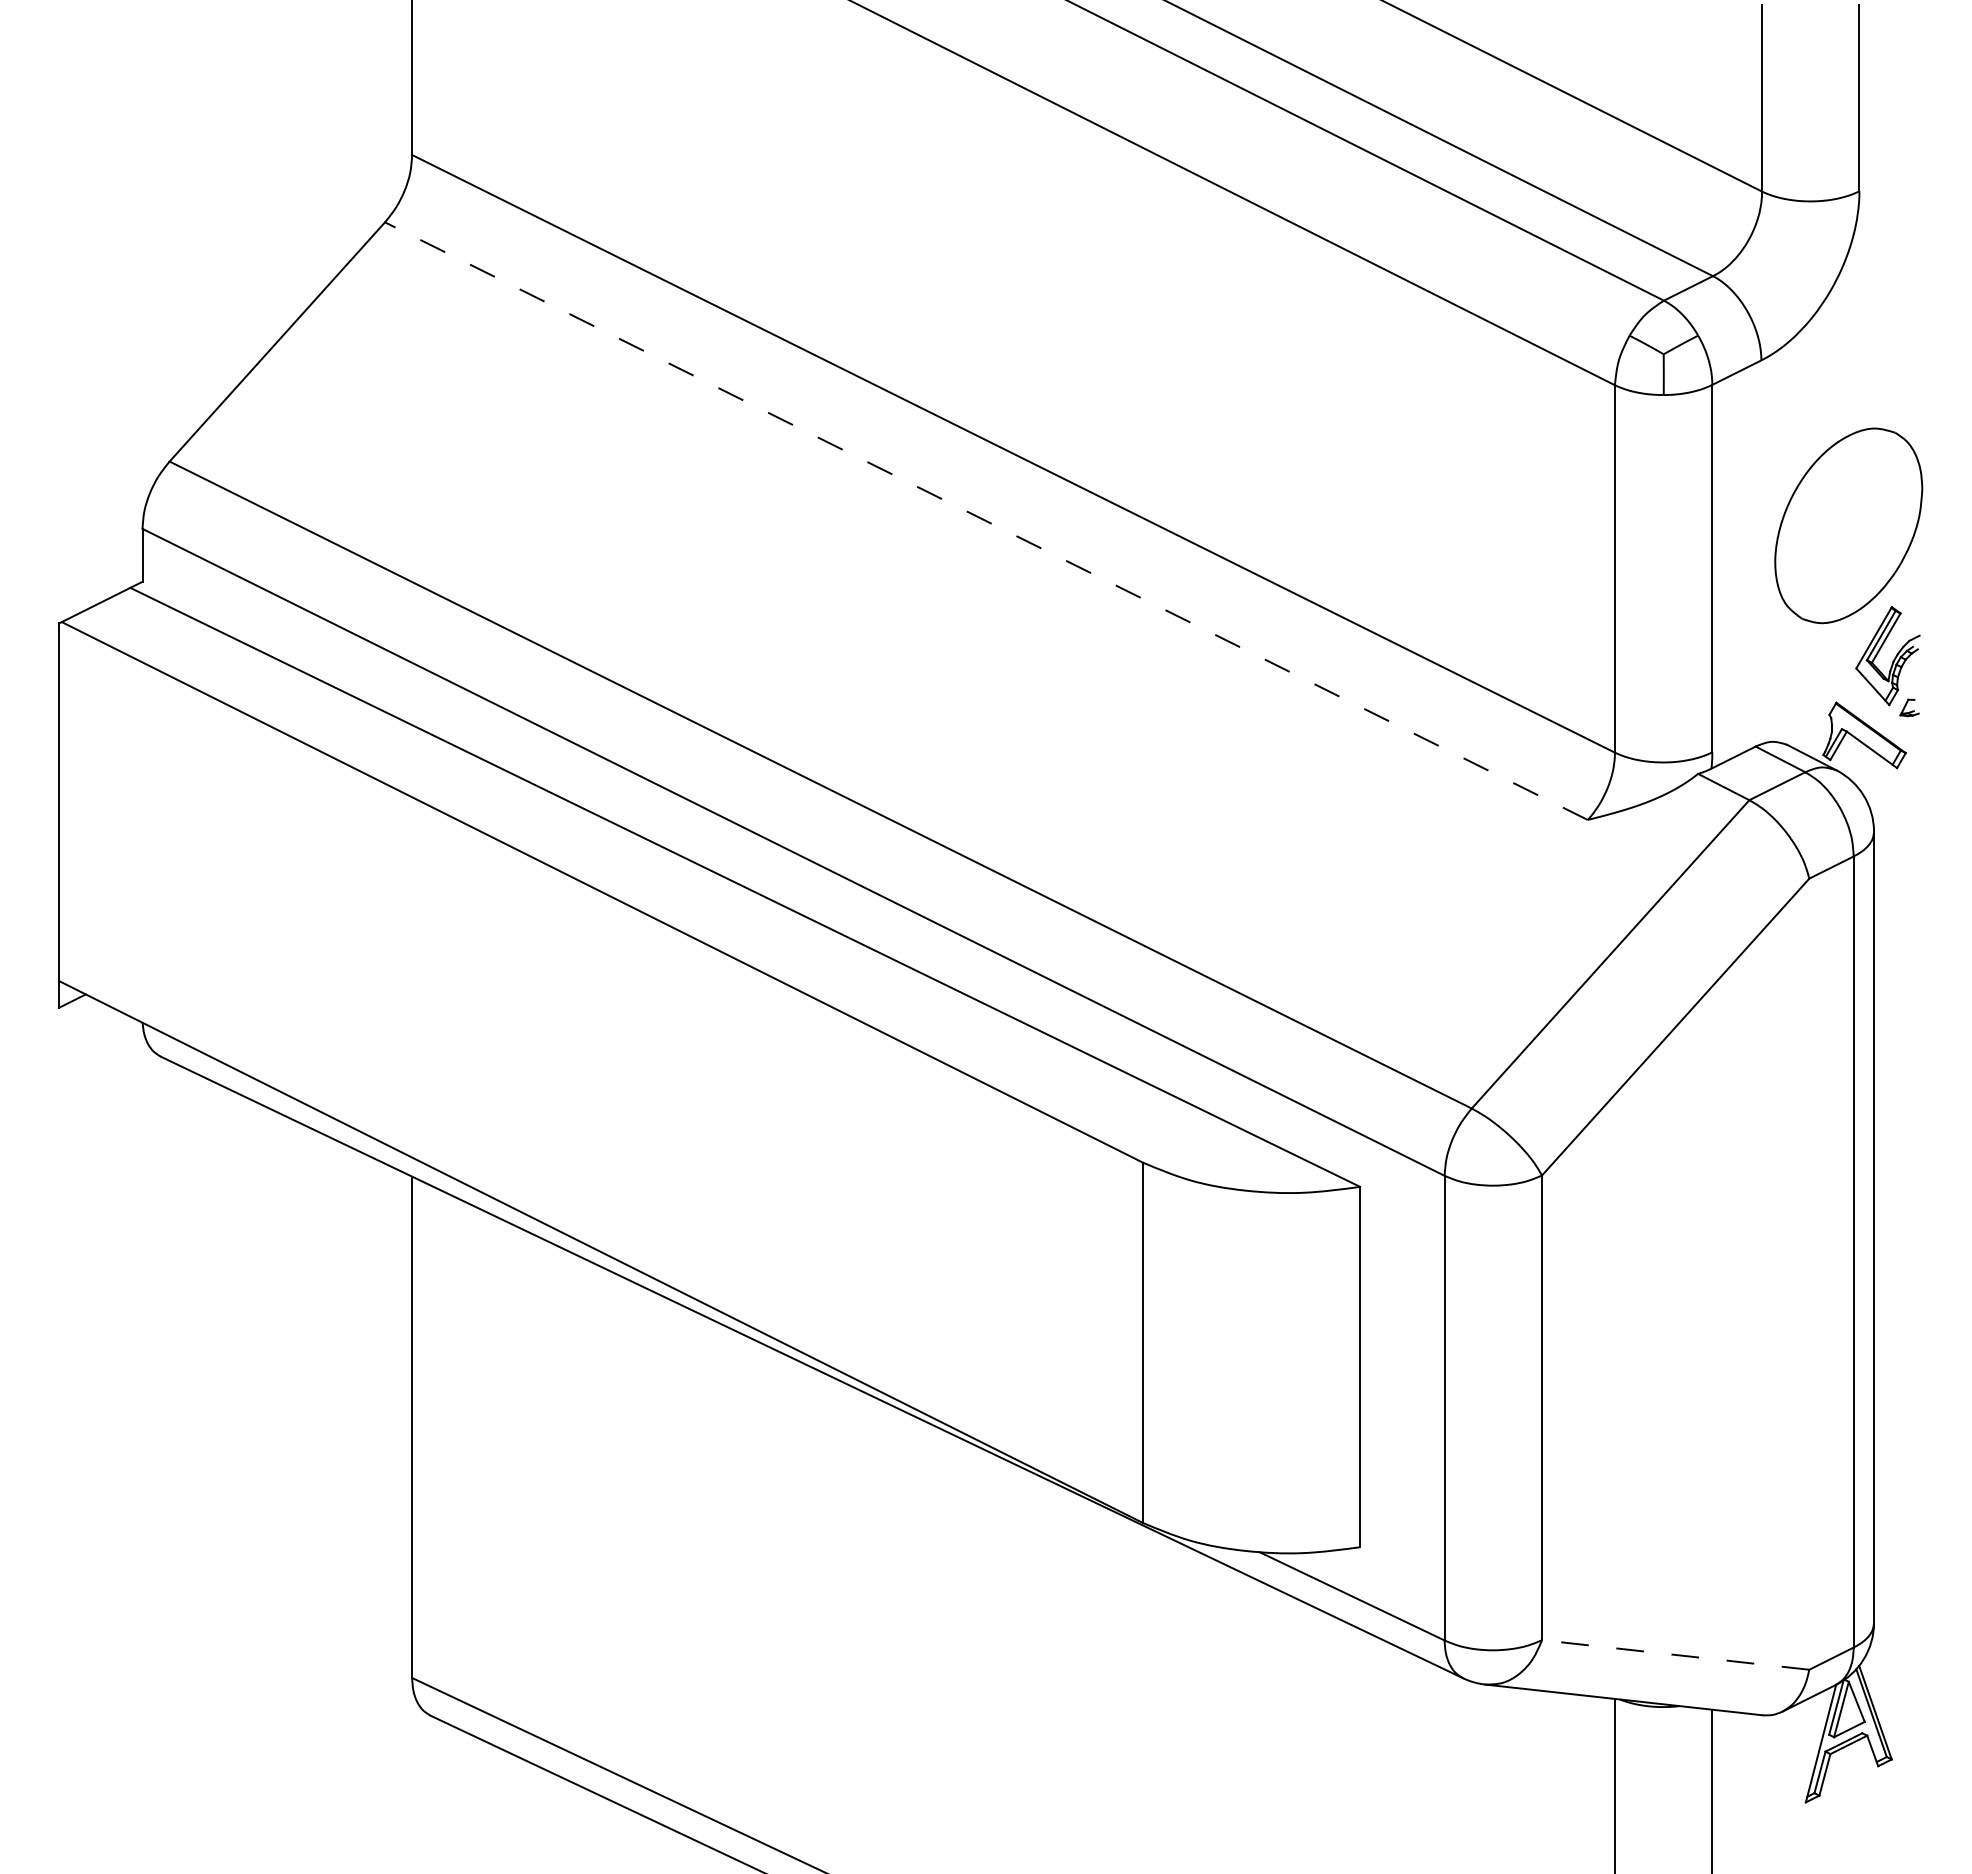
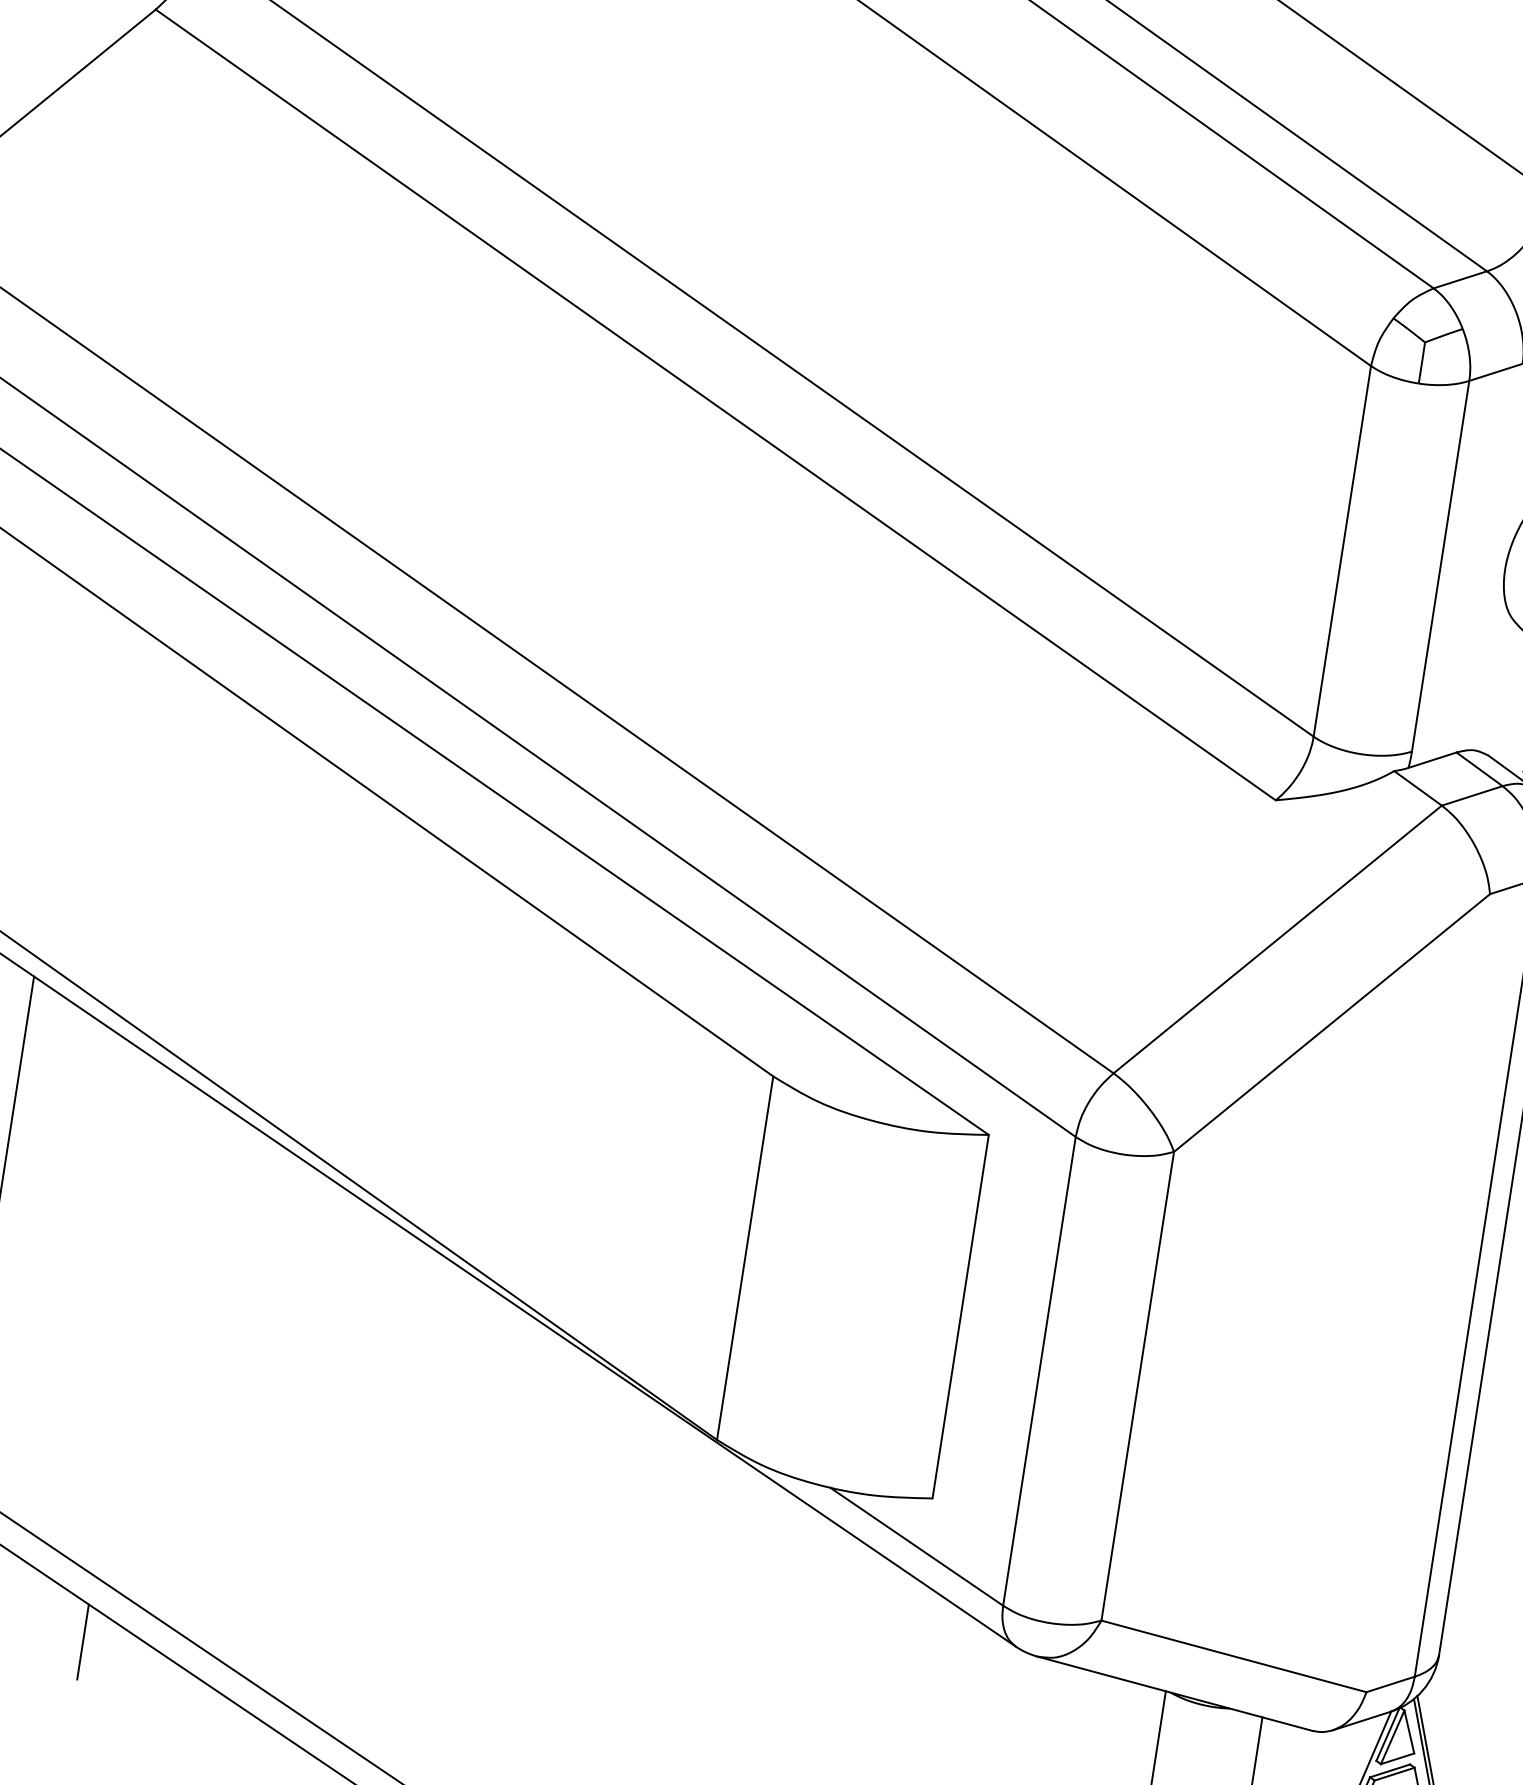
line: (986, 521) -> (715, 405), dashed -> solid
line: (1675, 1654) -> (1233, 1655), dashed -> solid
line: (559, 1813) -> (83, 1642), added

